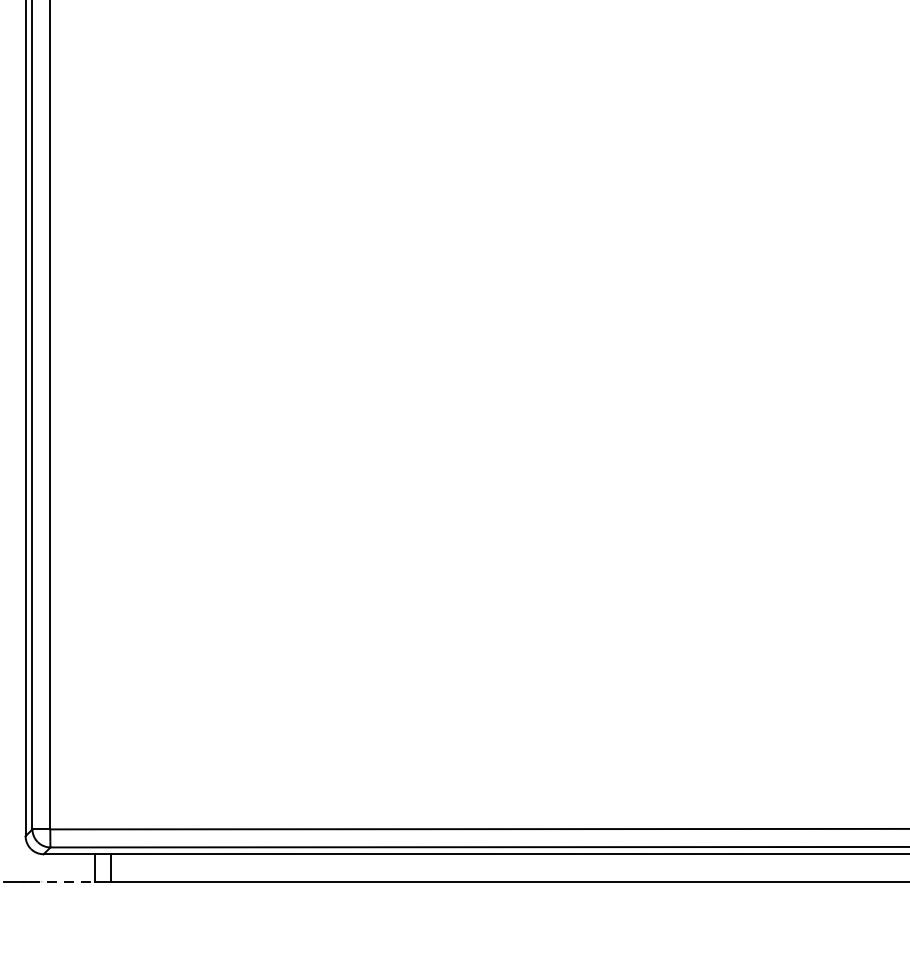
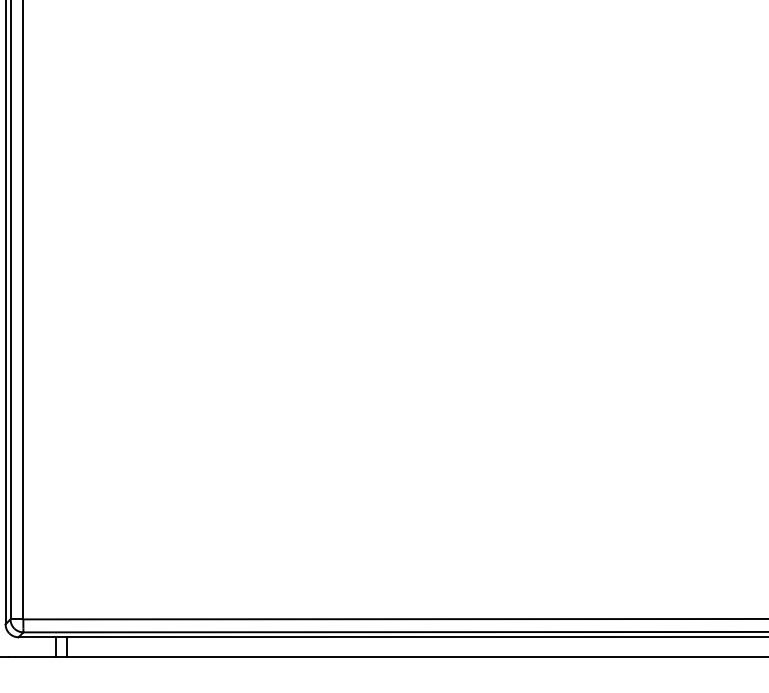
line: (63, 882) -> (32, 657), dashed -> solid

